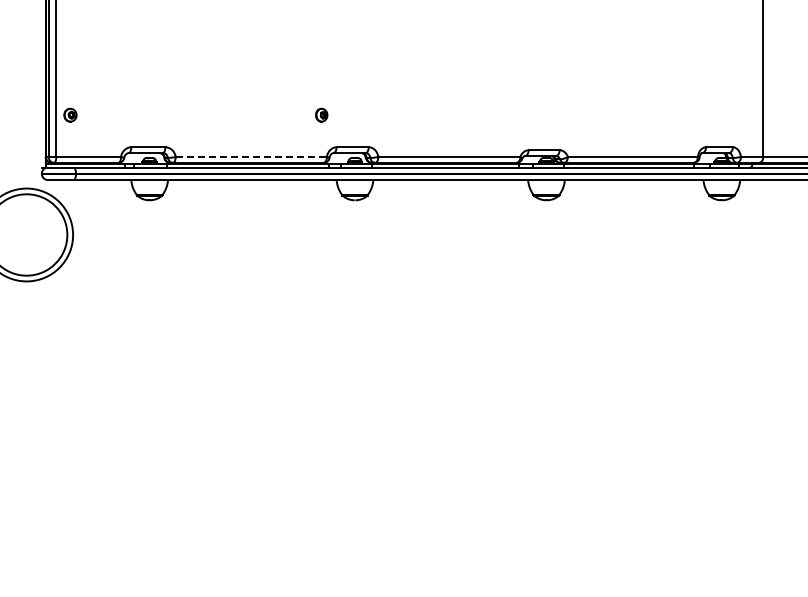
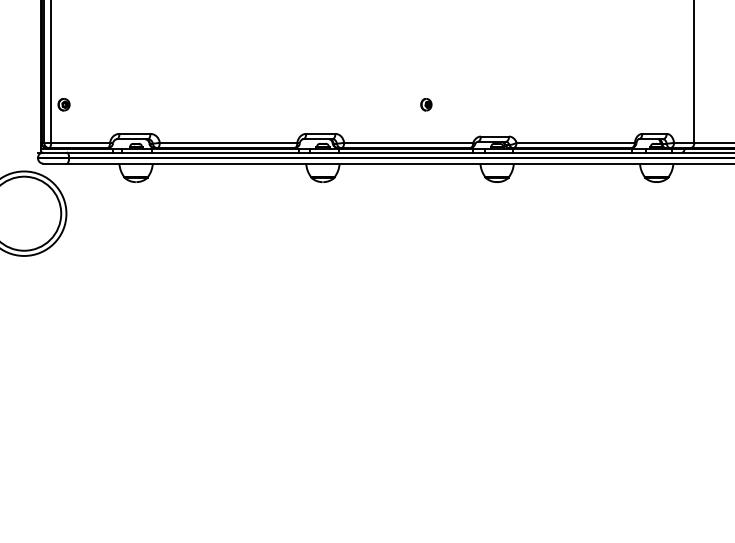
part: (321, 114) -> (426, 104), moved
line: (251, 157) -> (228, 143), dashed -> solid

